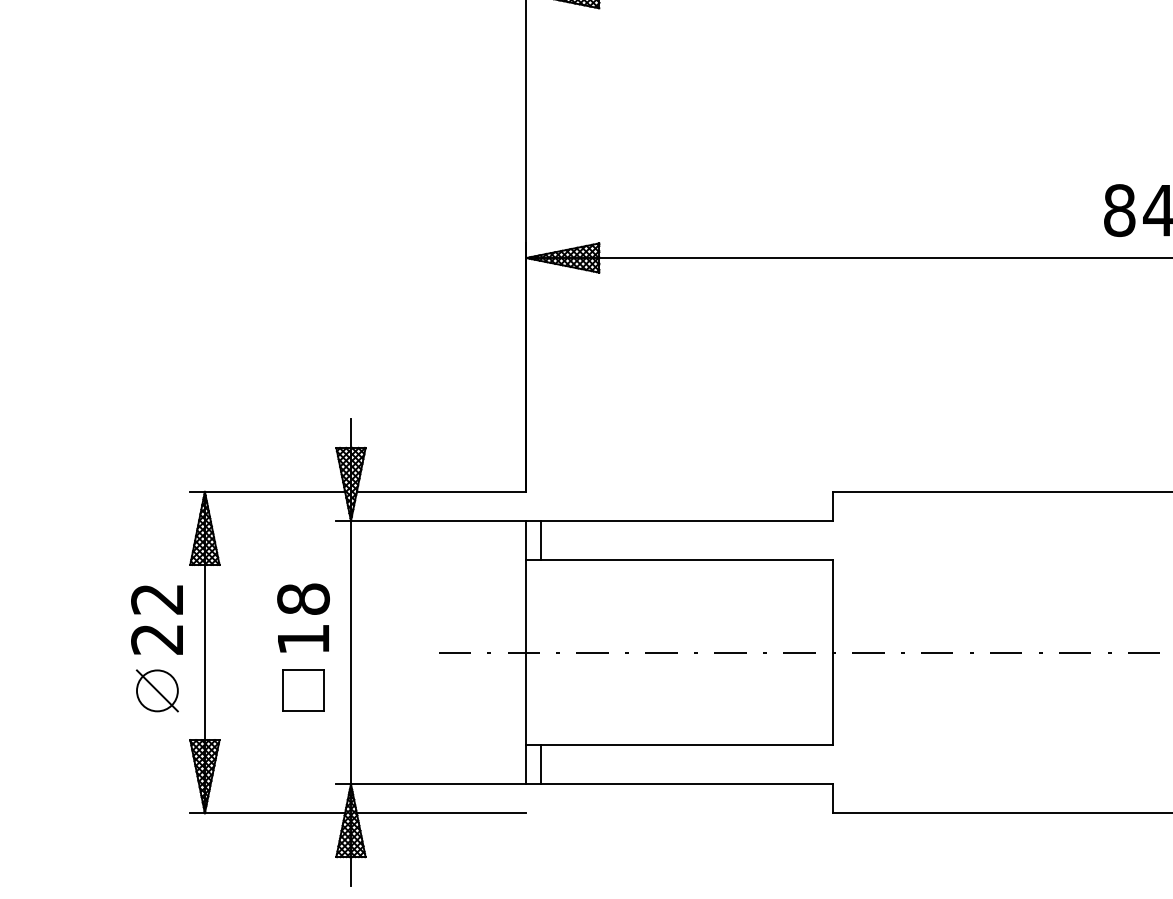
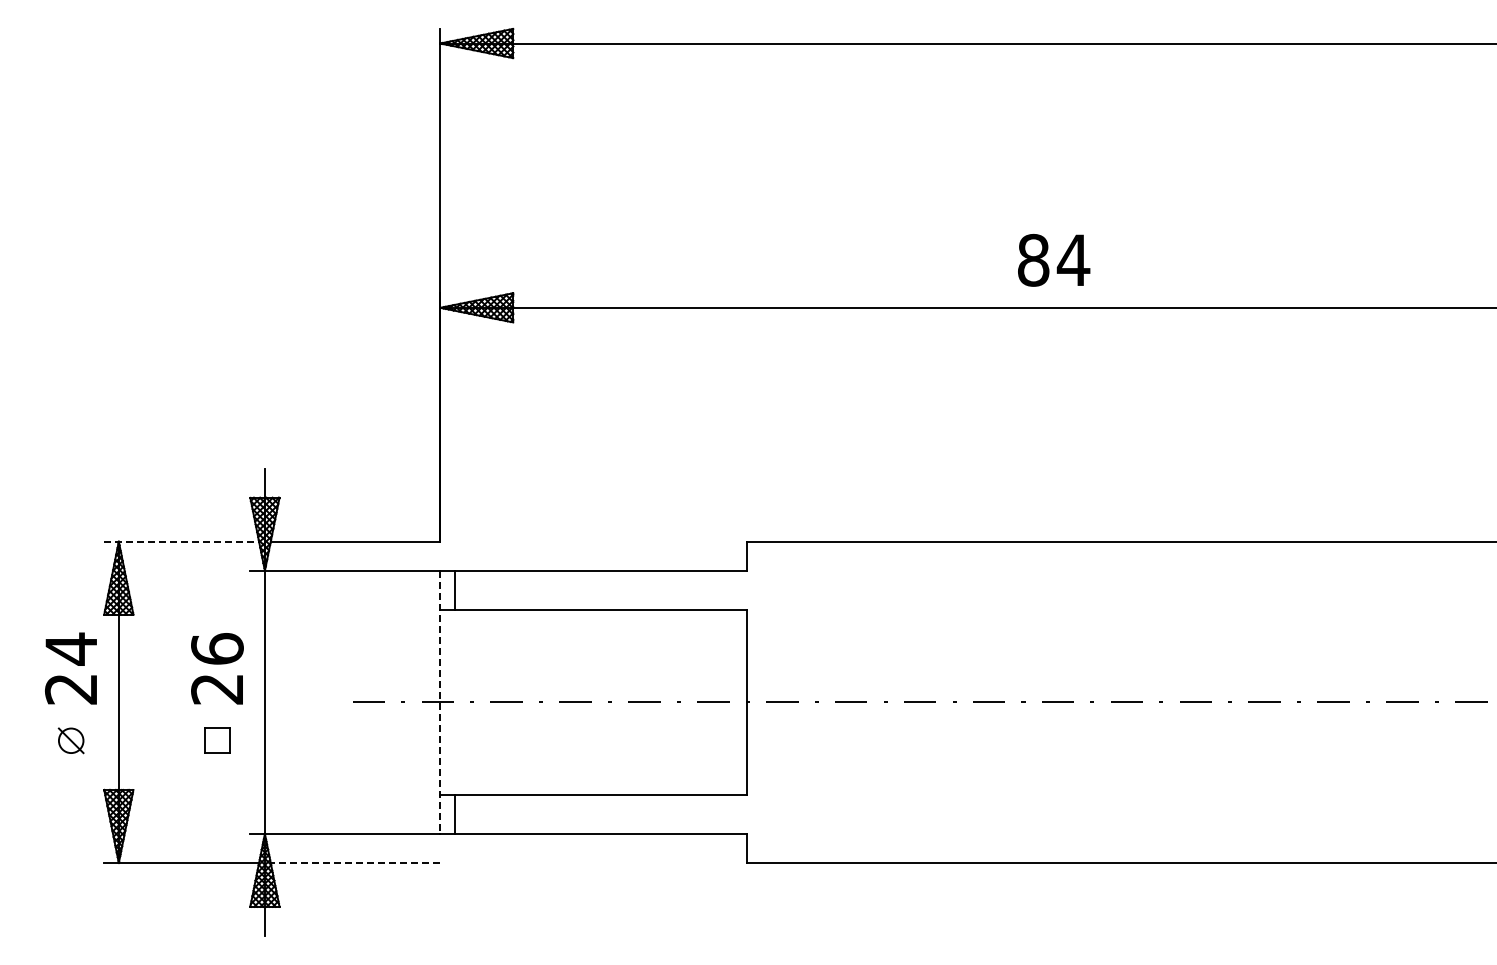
line: (268, 491) -> (182, 541), solid -> dashed
text: (156, 598) -> (70, 648), 22 -> 24
text: (303, 618) -> (217, 668), 18 -> 26
line: (526, 652) -> (440, 702), solid -> dashed
part: (156, 690) -> (70, 740), size x0.6
part: (303, 690) -> (217, 740), size x0.6
line: (441, 813) -> (355, 863), solid -> dashed

